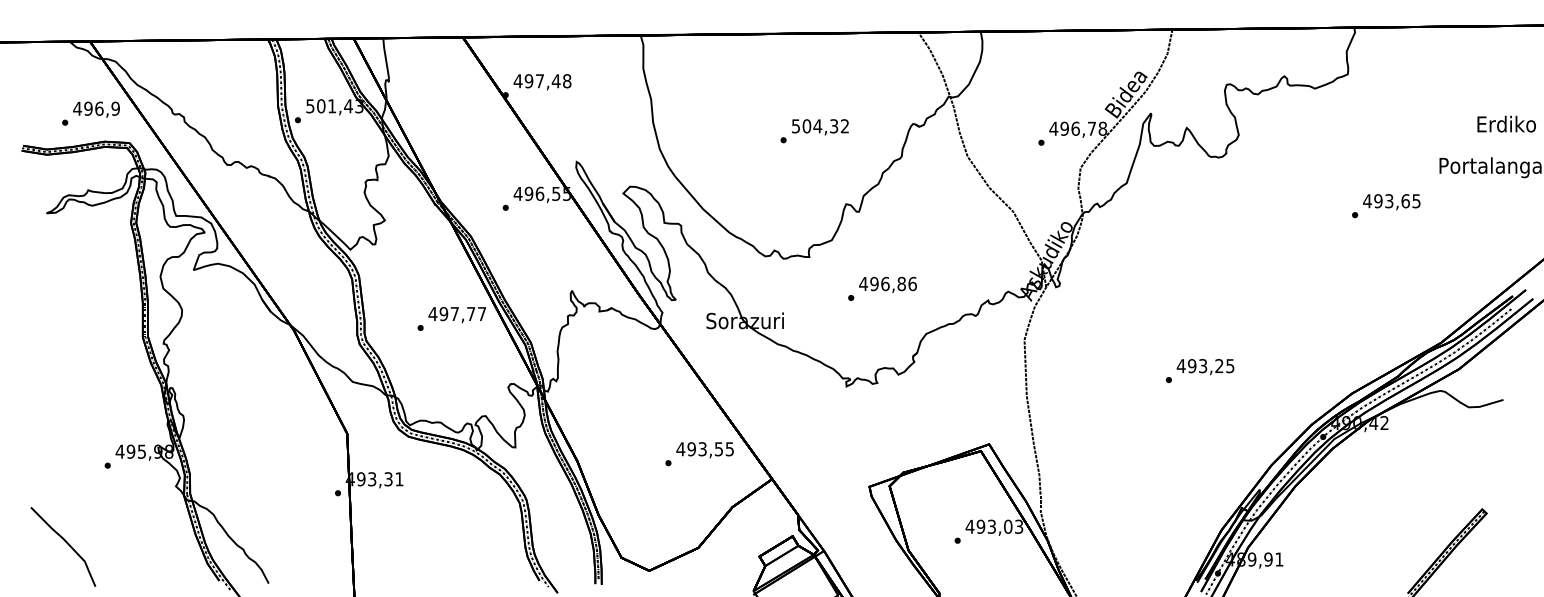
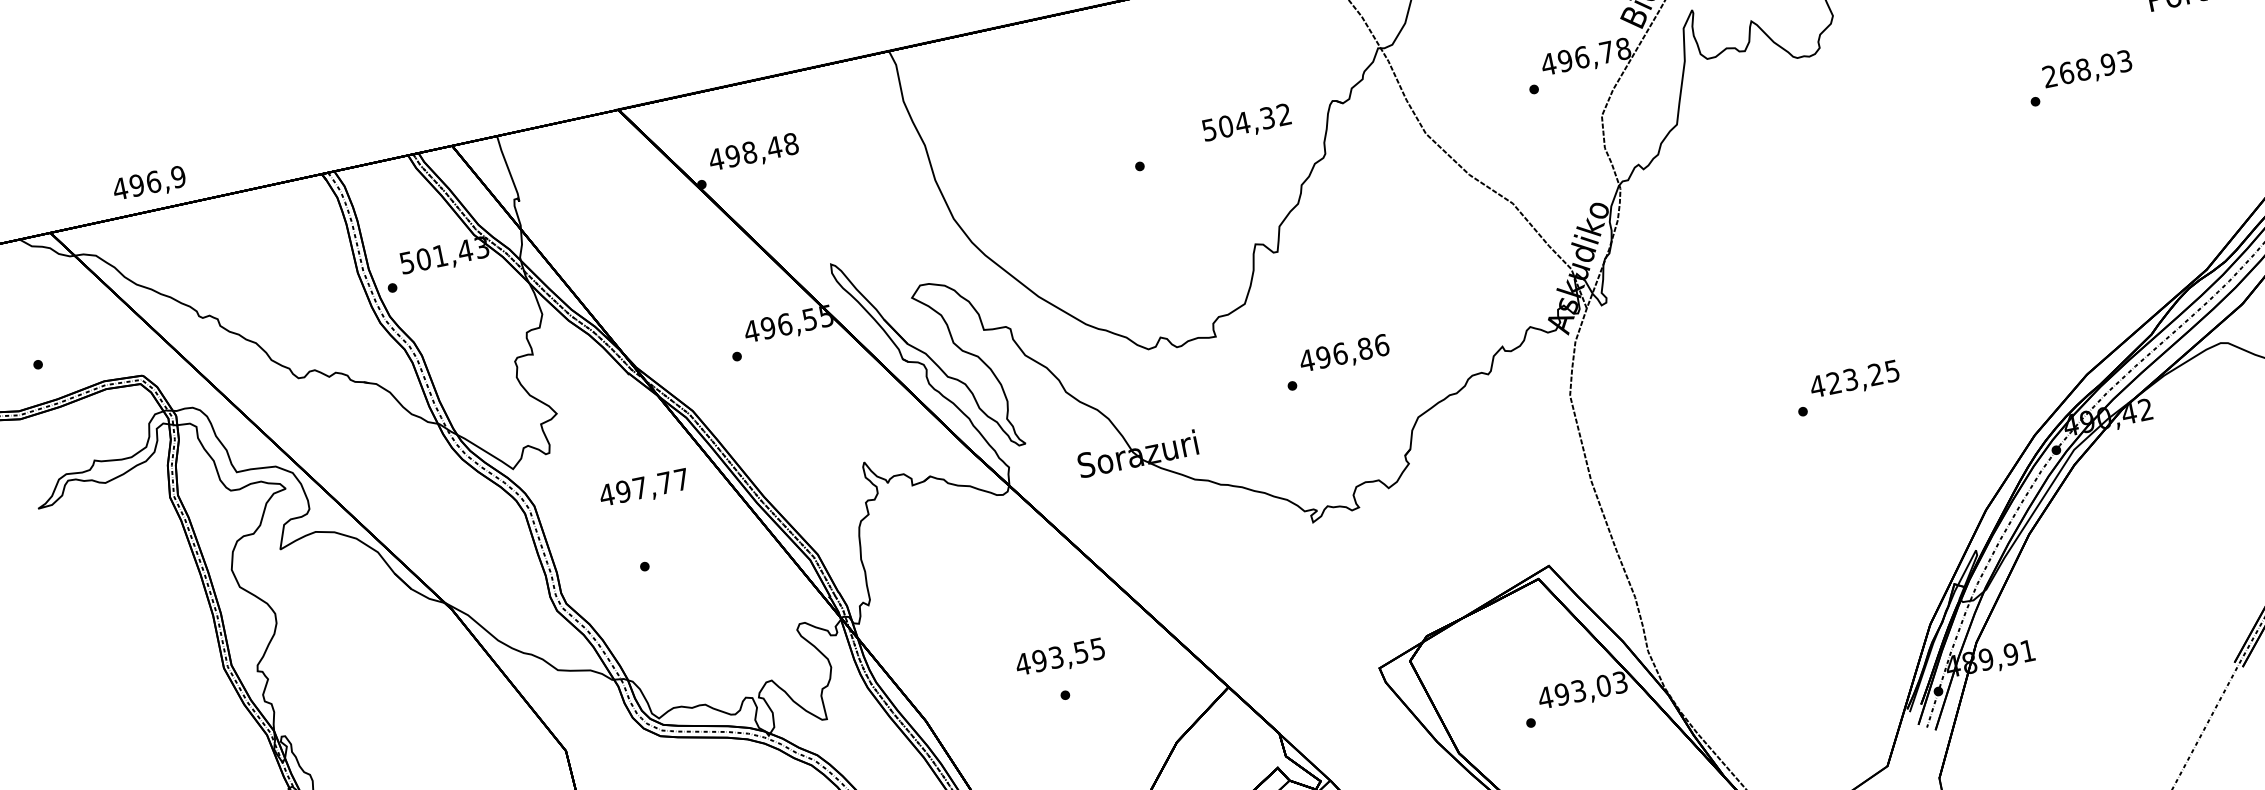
text: (539, 81) -> (749, 153), 497,48 -> 498,48
text: (96, 109) -> (149, 184), moved
text: (820, 127) -> (1247, 124), moved
text: (1391, 201) -> (2086, 69), 493,65 -> 268,93
text: (456, 315) -> (643, 489), moved
text: (1192, 366) -> (1834, 383), 493,25 -> 423,25
text: (704, 450) -> (1059, 658), moved

